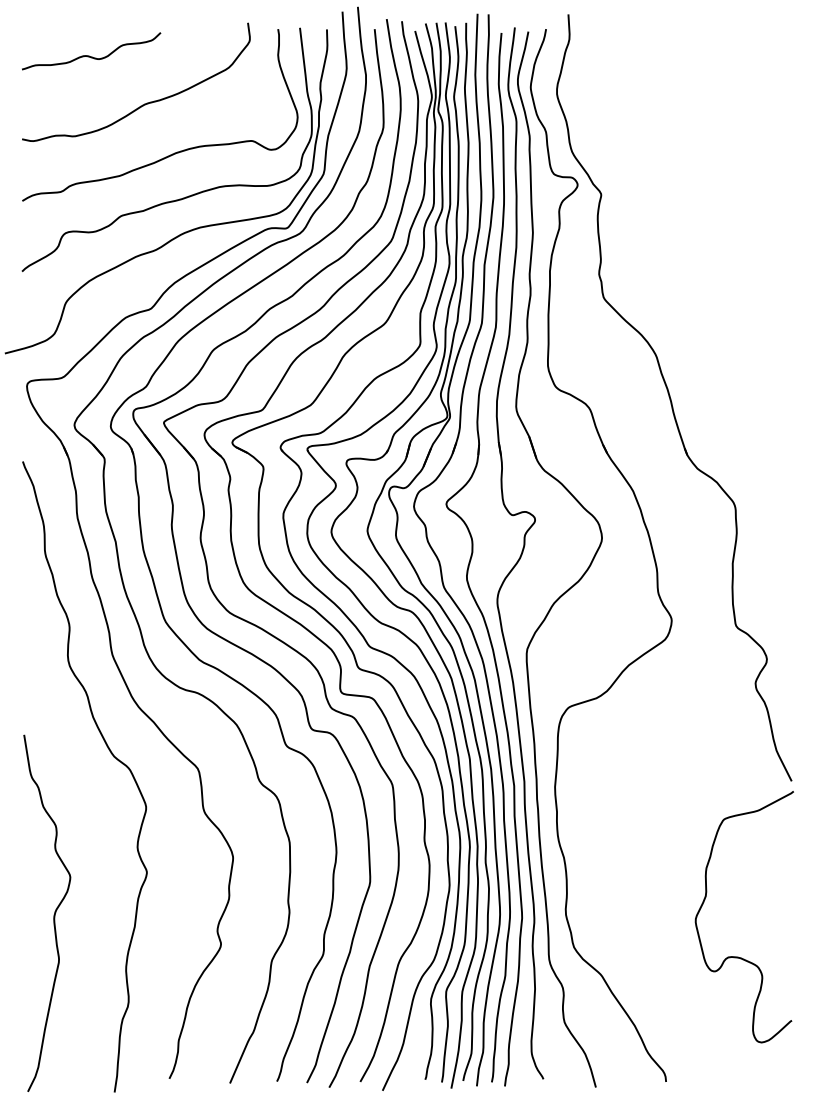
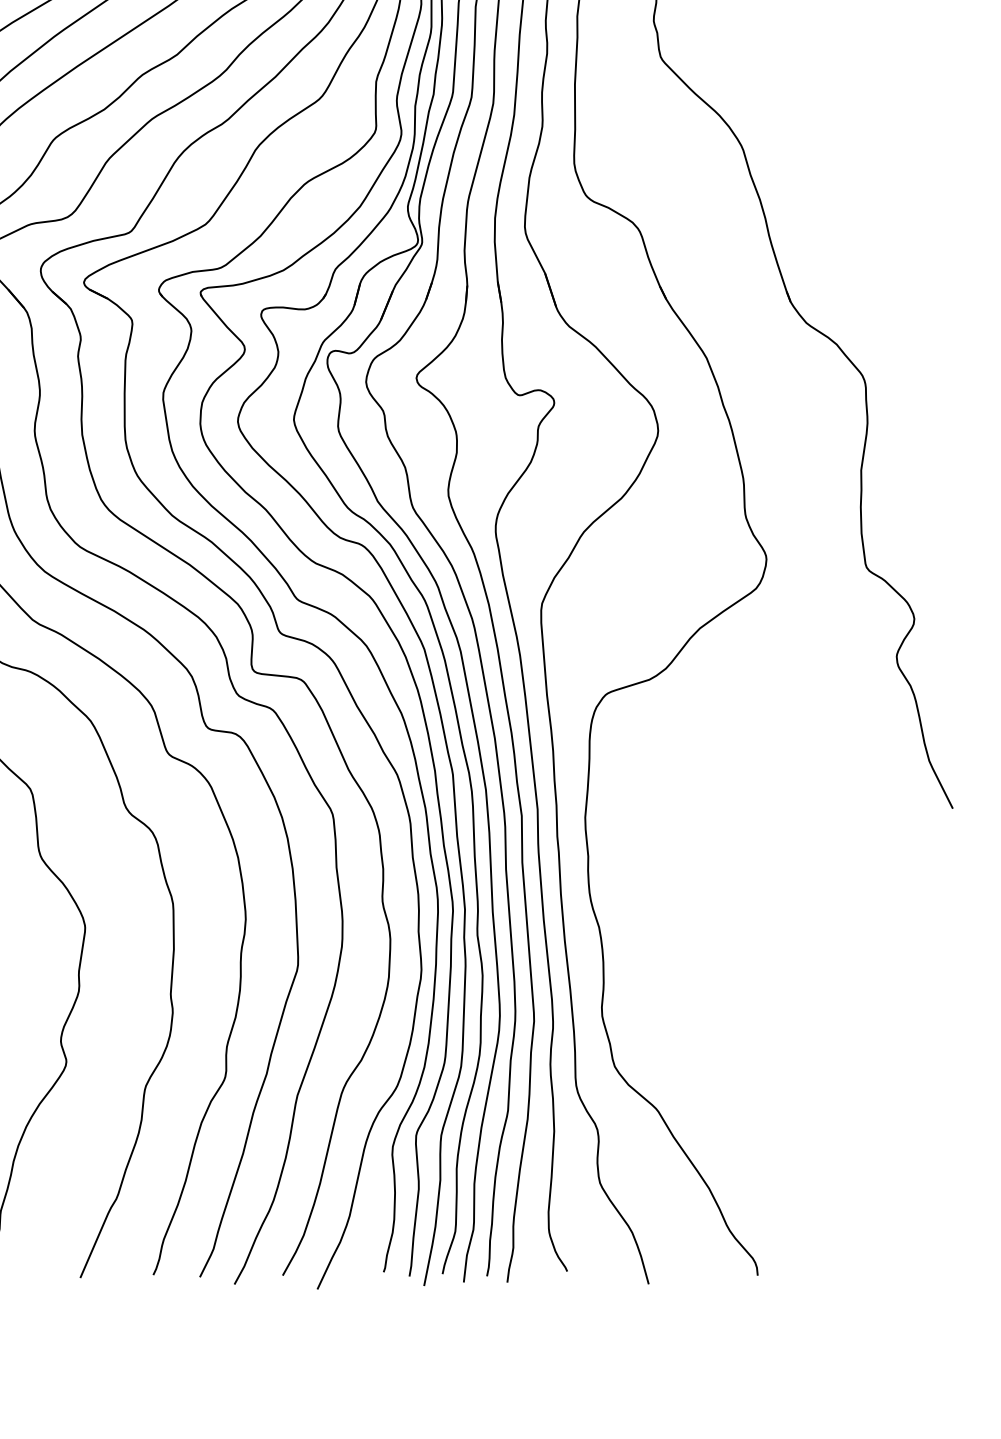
curve: (738, 956) -> (870, 1080), removed

